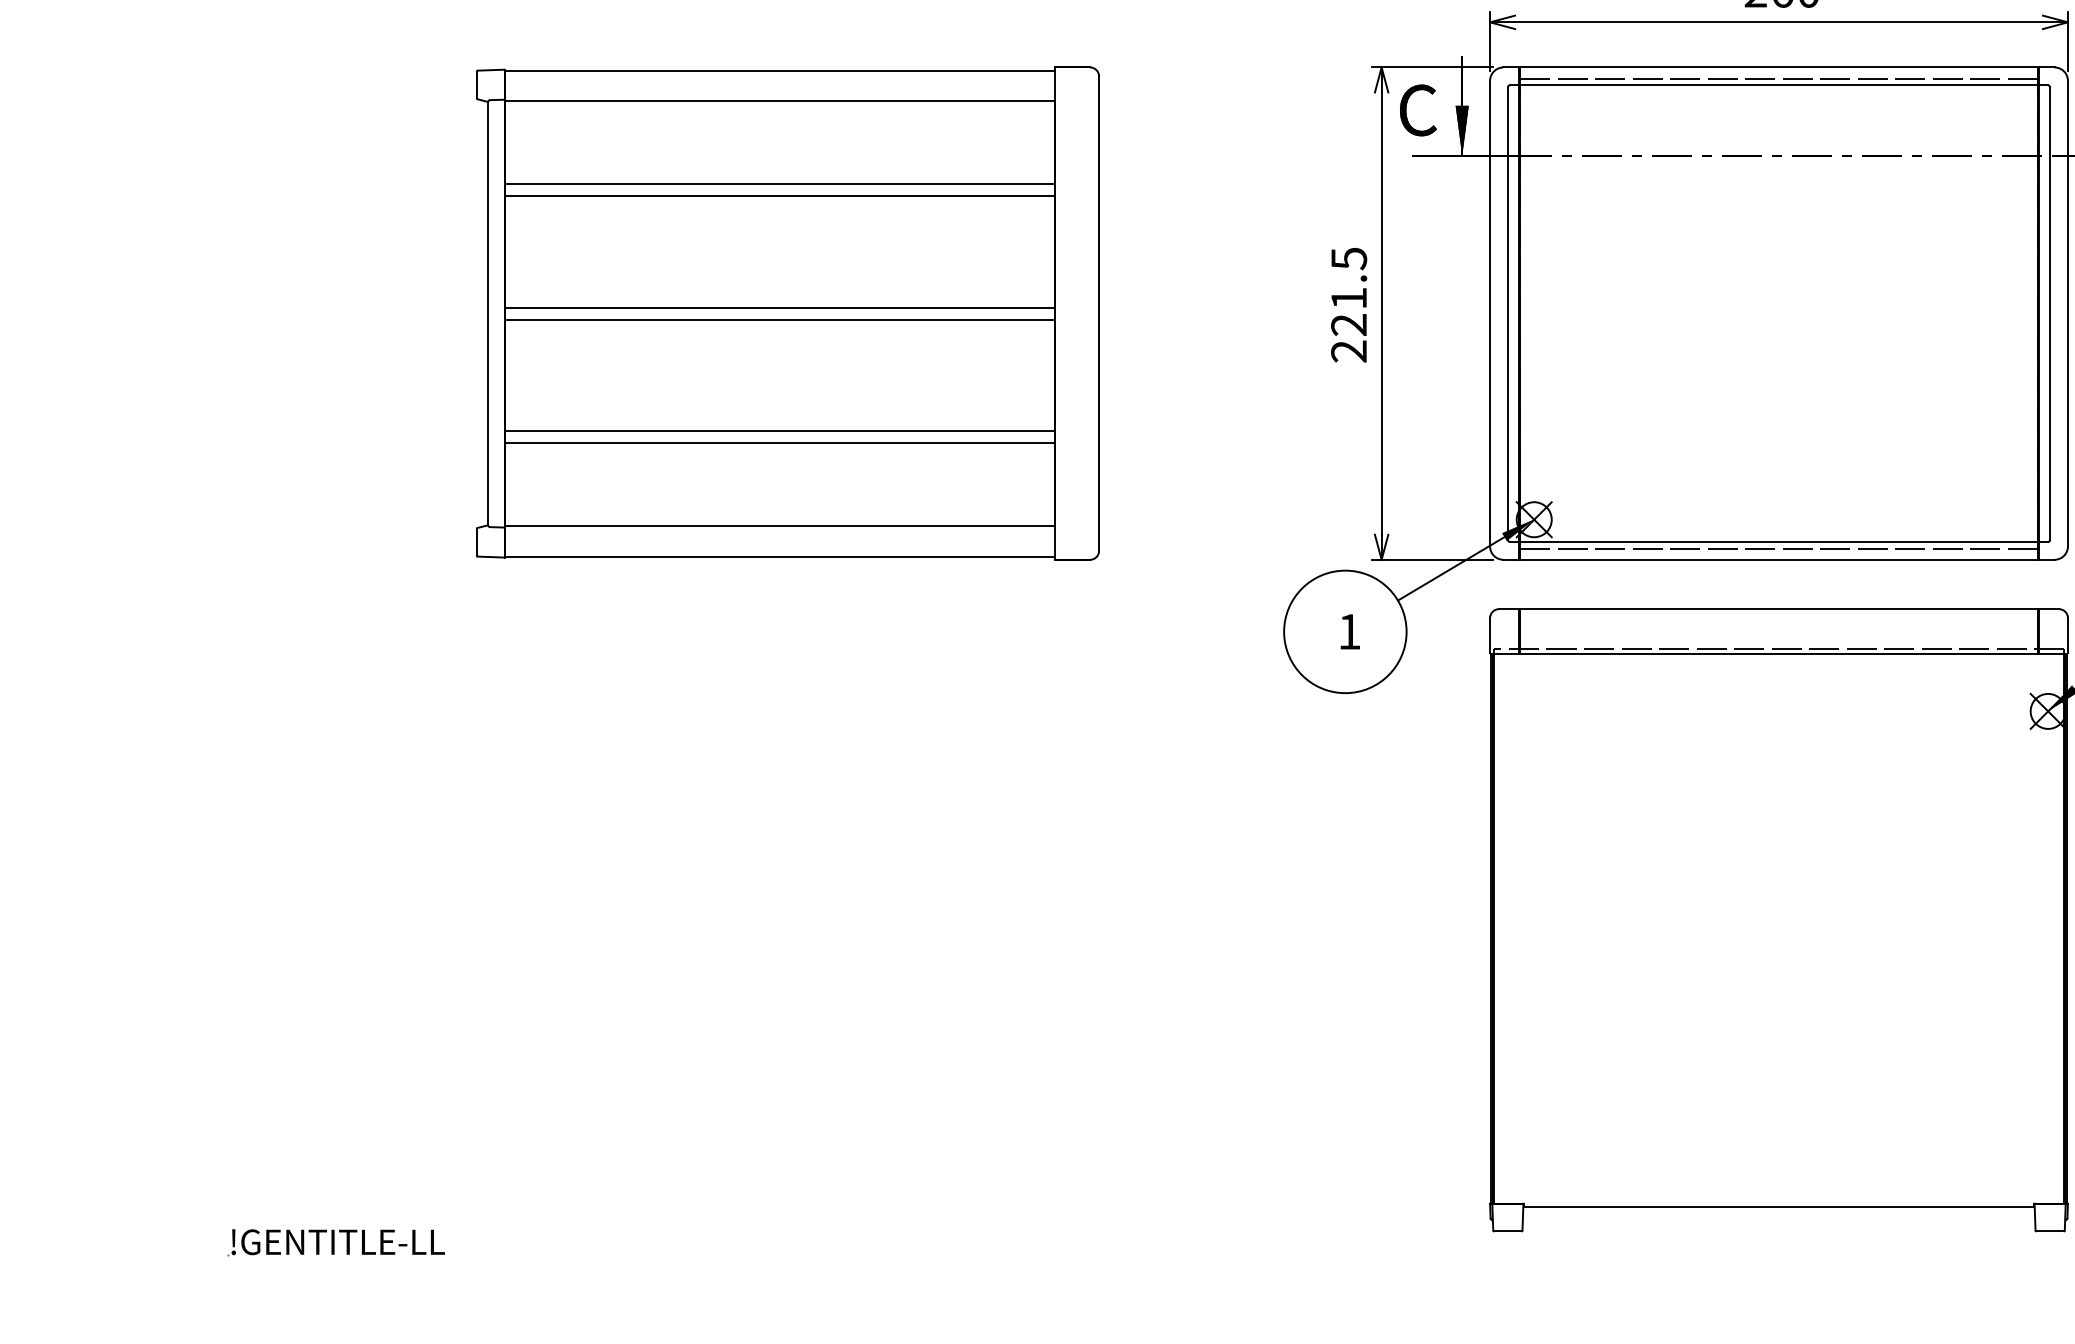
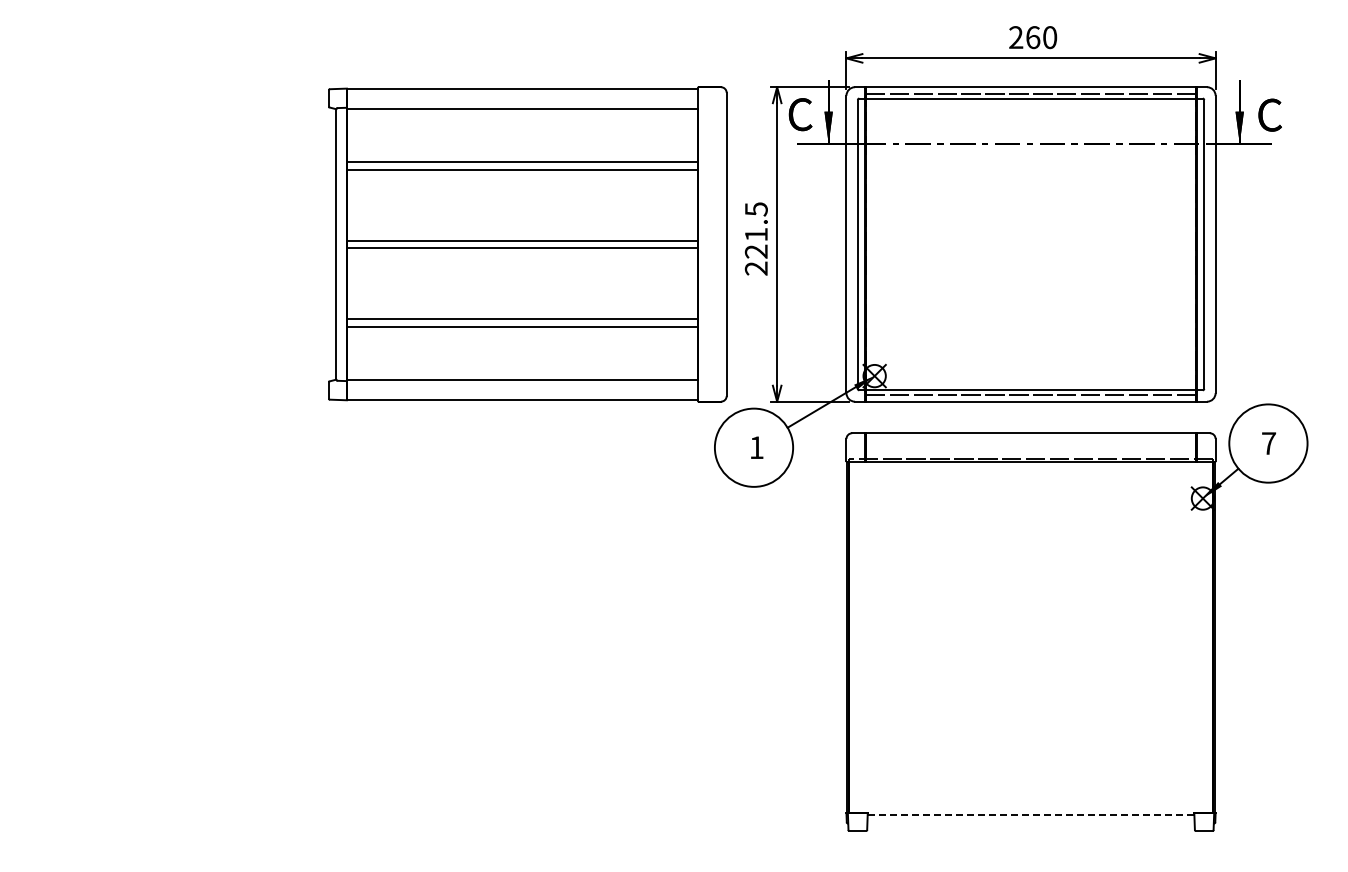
part: (787, 313) -> (527, 244), moved
line: (1779, 1207) -> (1031, 815), solid -> dashed
part: (334, 1243) -> (108, 838), removed

